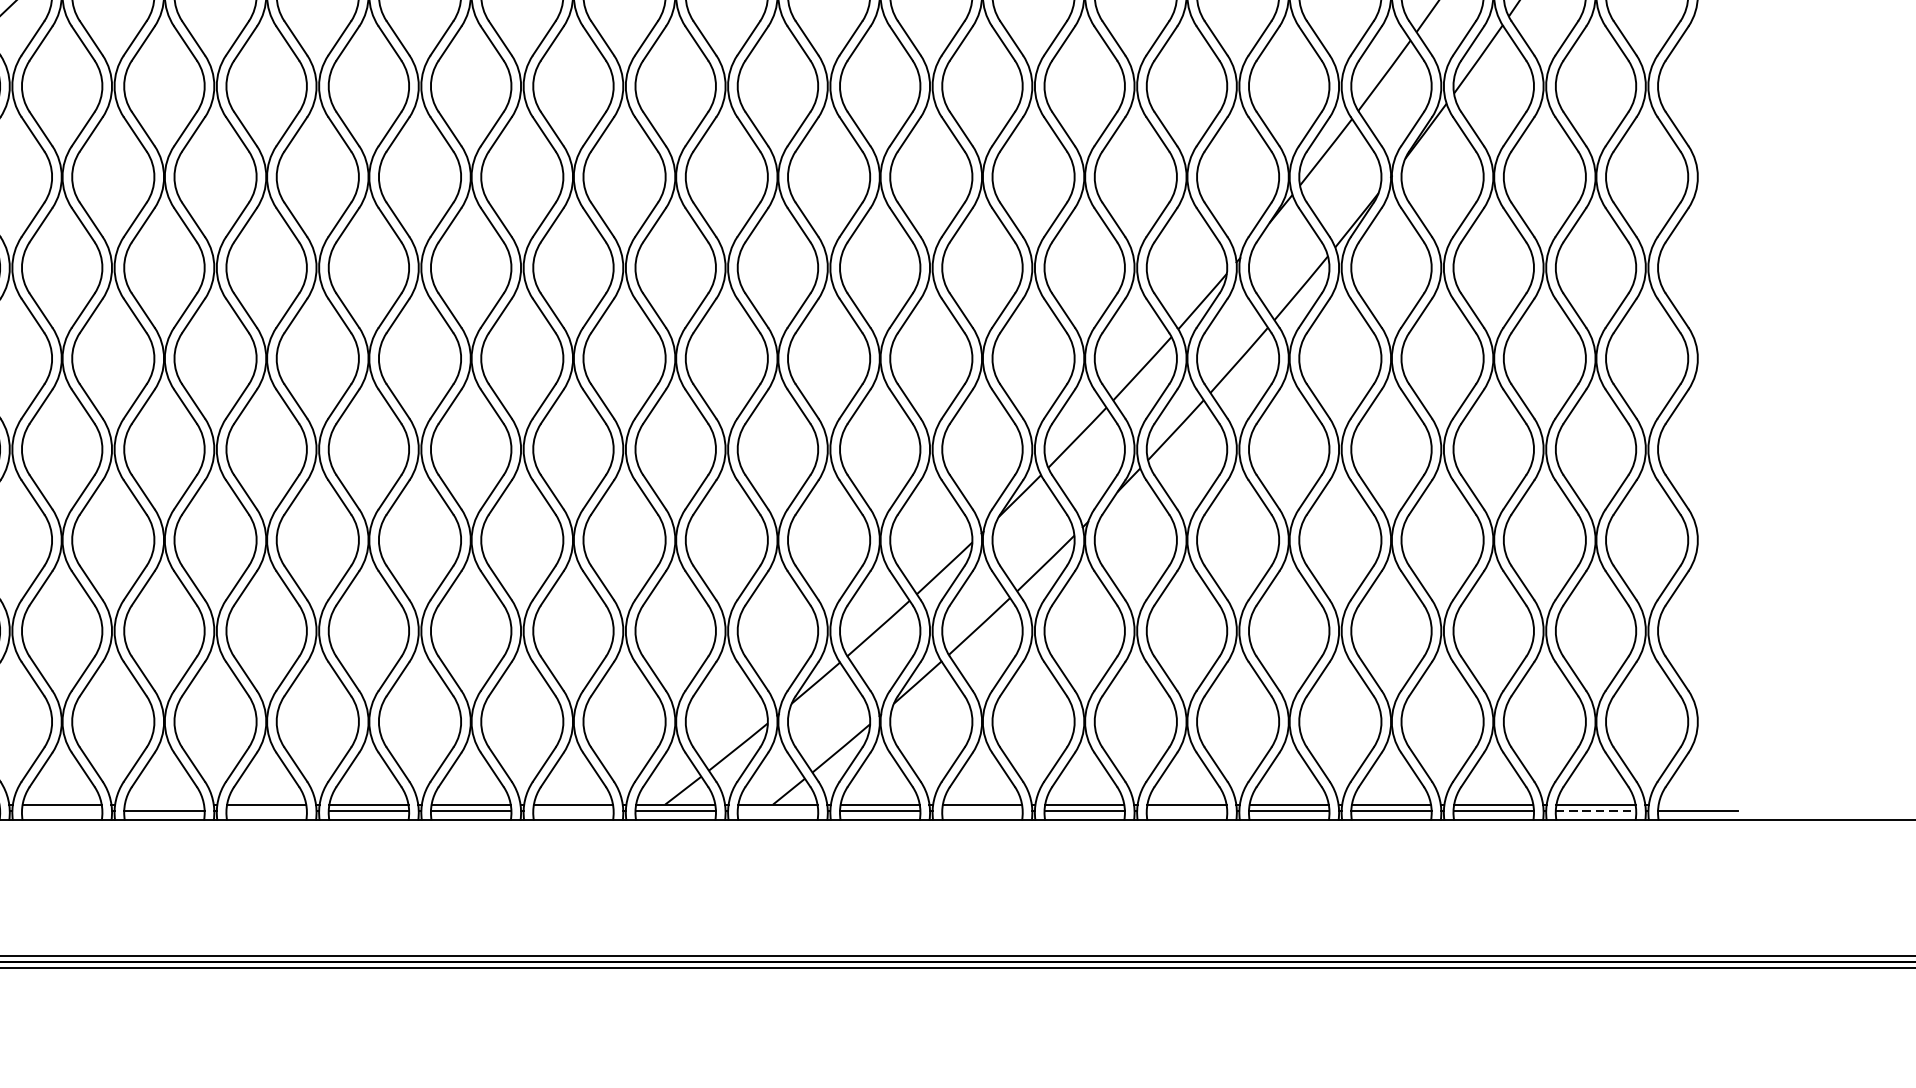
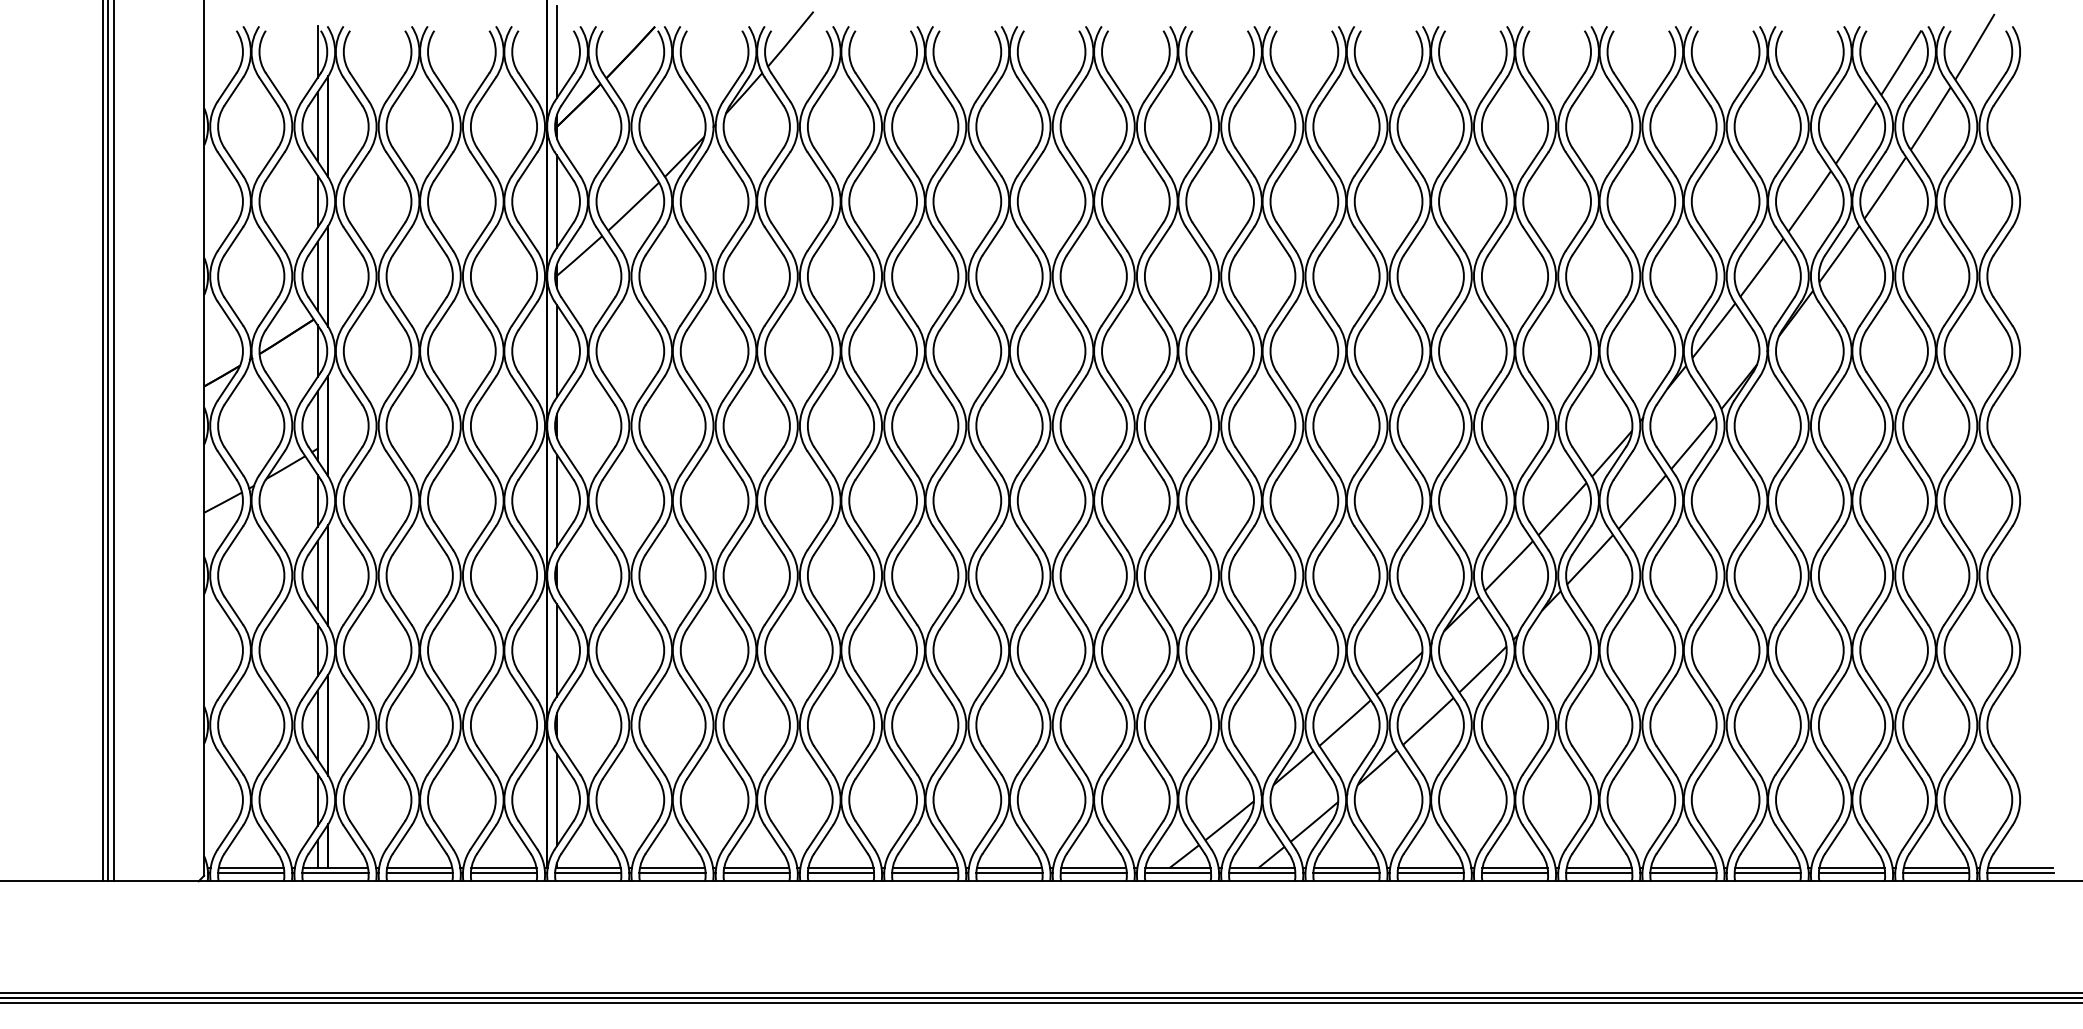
line: (164, 804) -> (756, 868), added
line: (1698, 804) -> (2020, 868), added
line: (62, 811) -> (672, 873), added
line: (266, 811) -> (840, 873), added
line: (573, 811) -> (1093, 873), added
line: (778, 811) -> (1262, 873), added
line: (982, 811) -> (1430, 873), added
line: (1187, 811) -> (1599, 873), added
line: (1596, 811) -> (1936, 873), dashed -> solid

